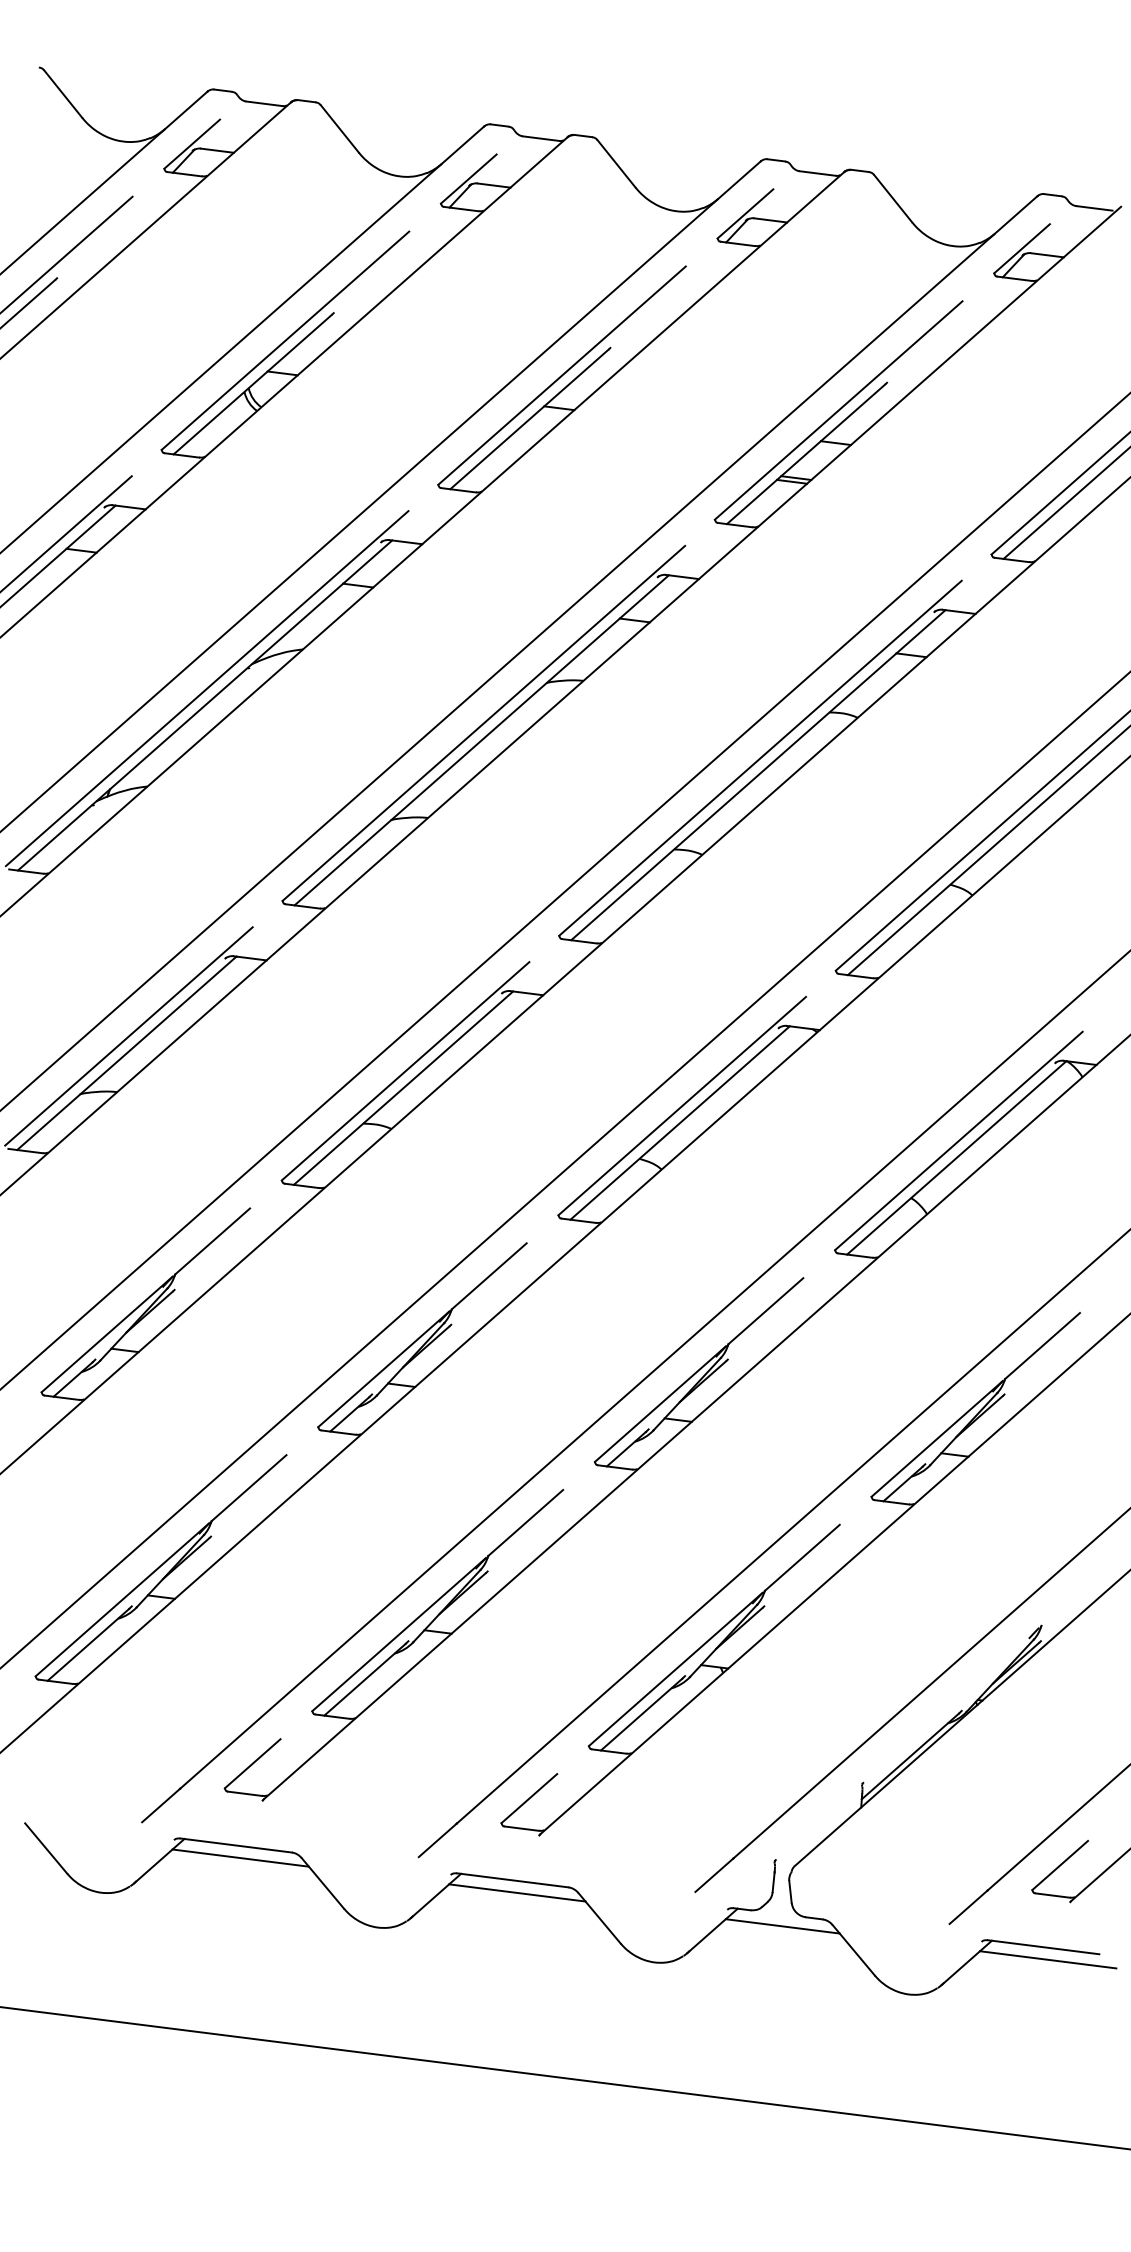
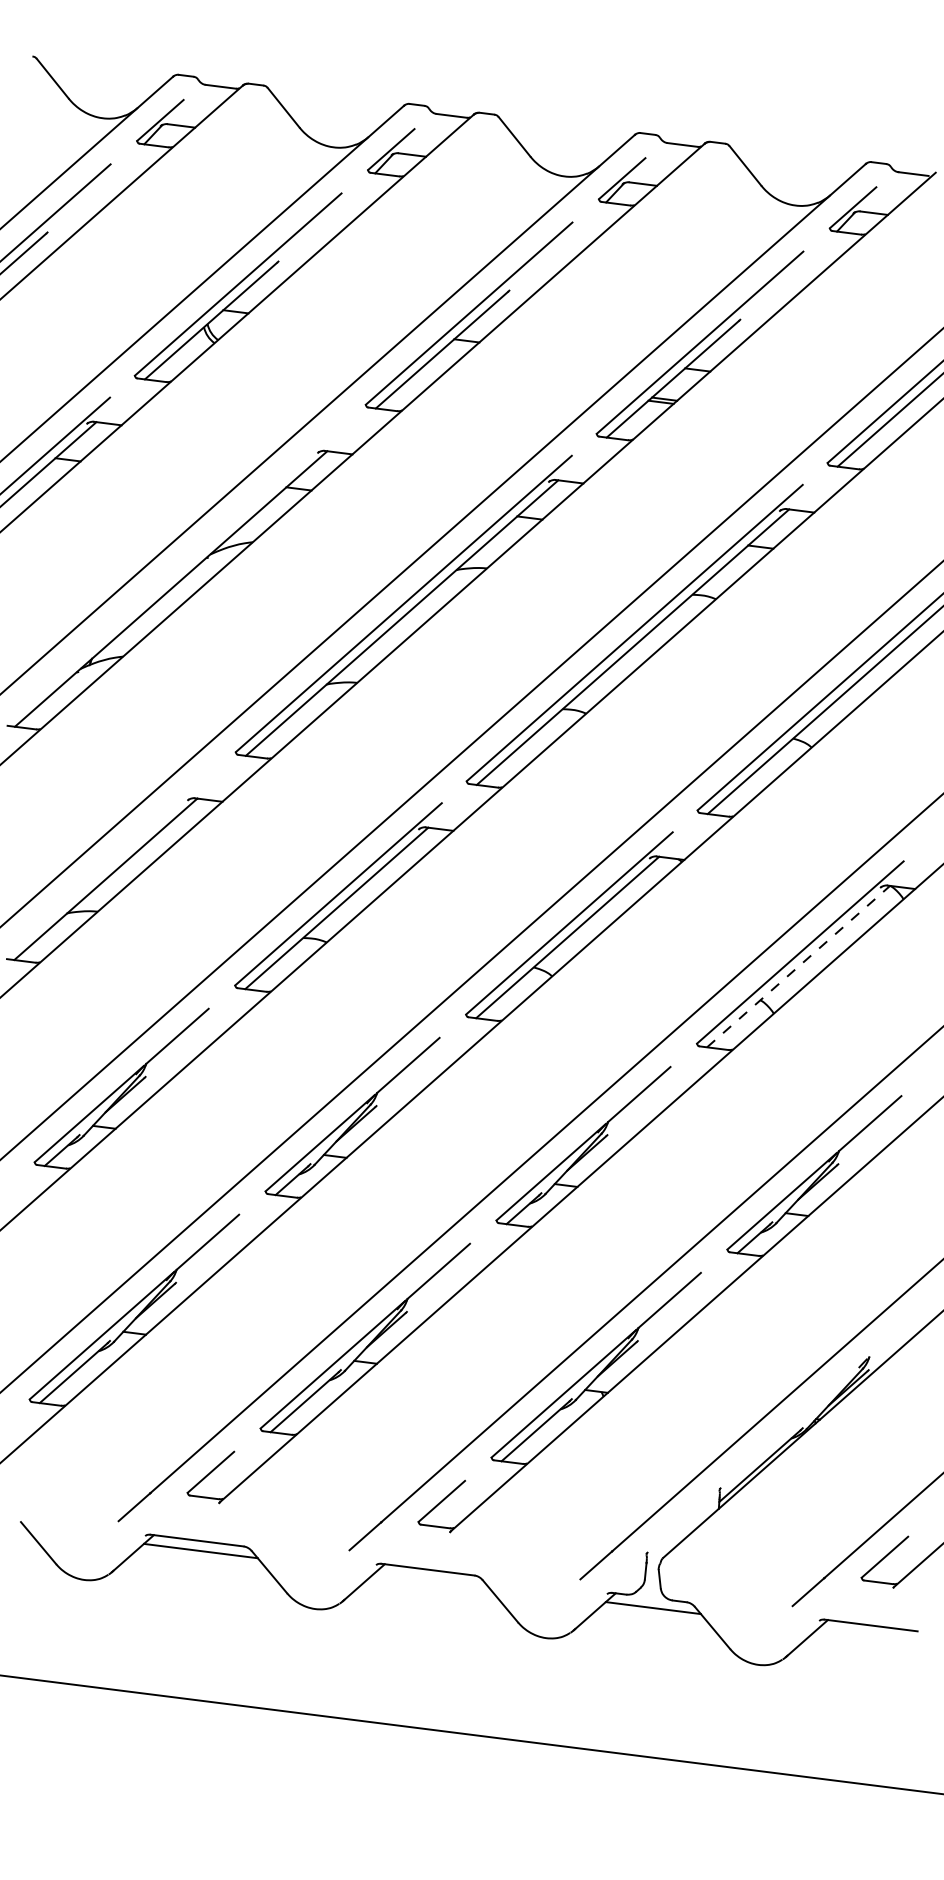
line: (206, 688) -> (172, 574), removed
line: (128, 1036) -> (107, 865), removed
line: (957, 1157) -> (799, 966), solid -> dashed
line: (517, 1892) -> (431, 1579), removed
line: (1048, 1959) -> (875, 1635), removed

